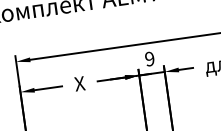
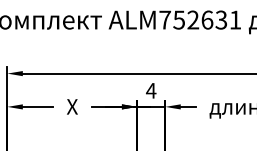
text: (150, 58) -> (151, 90), 9 -> 4

